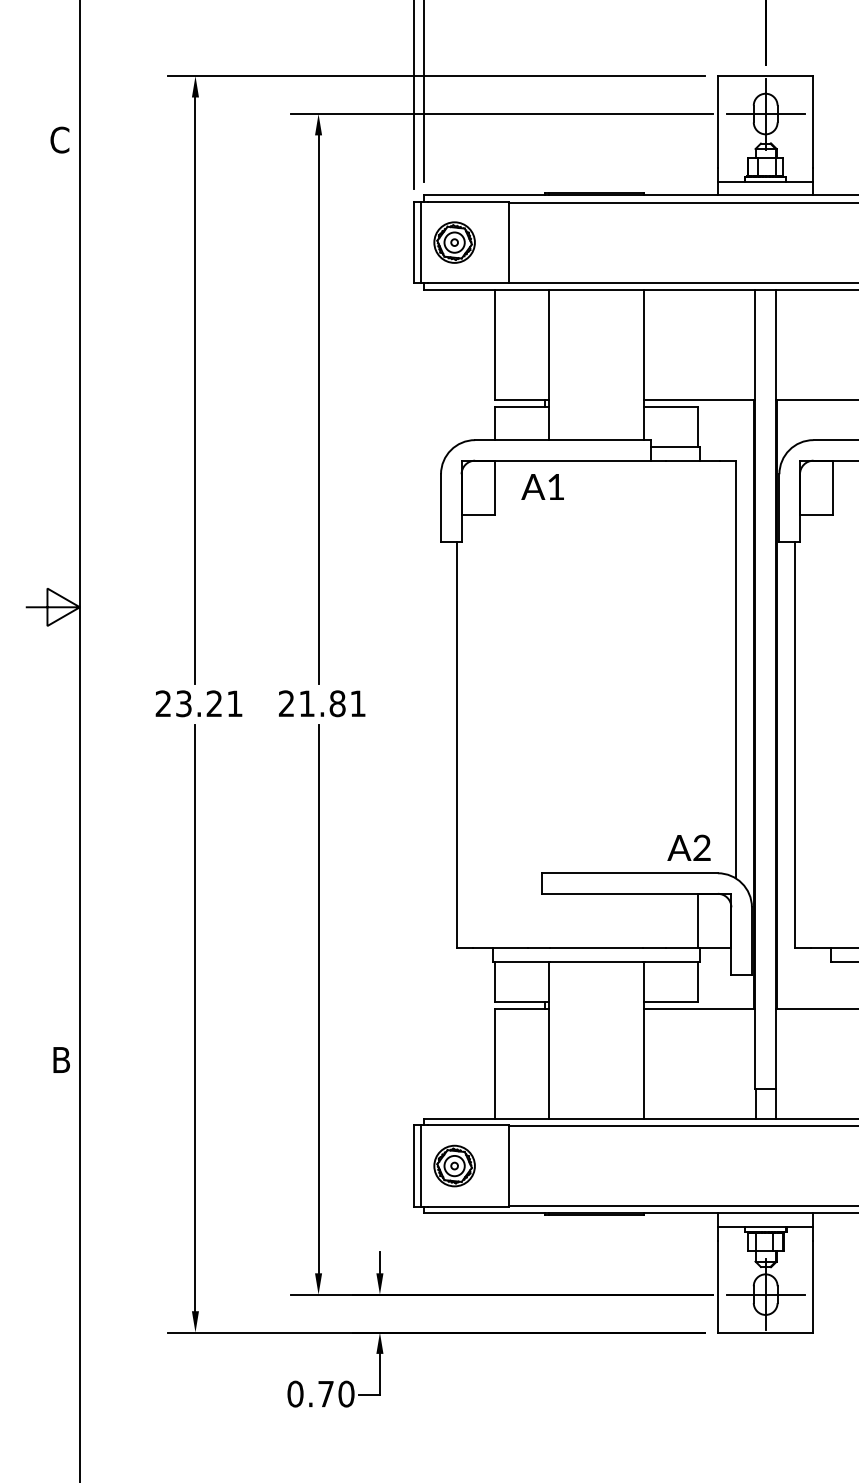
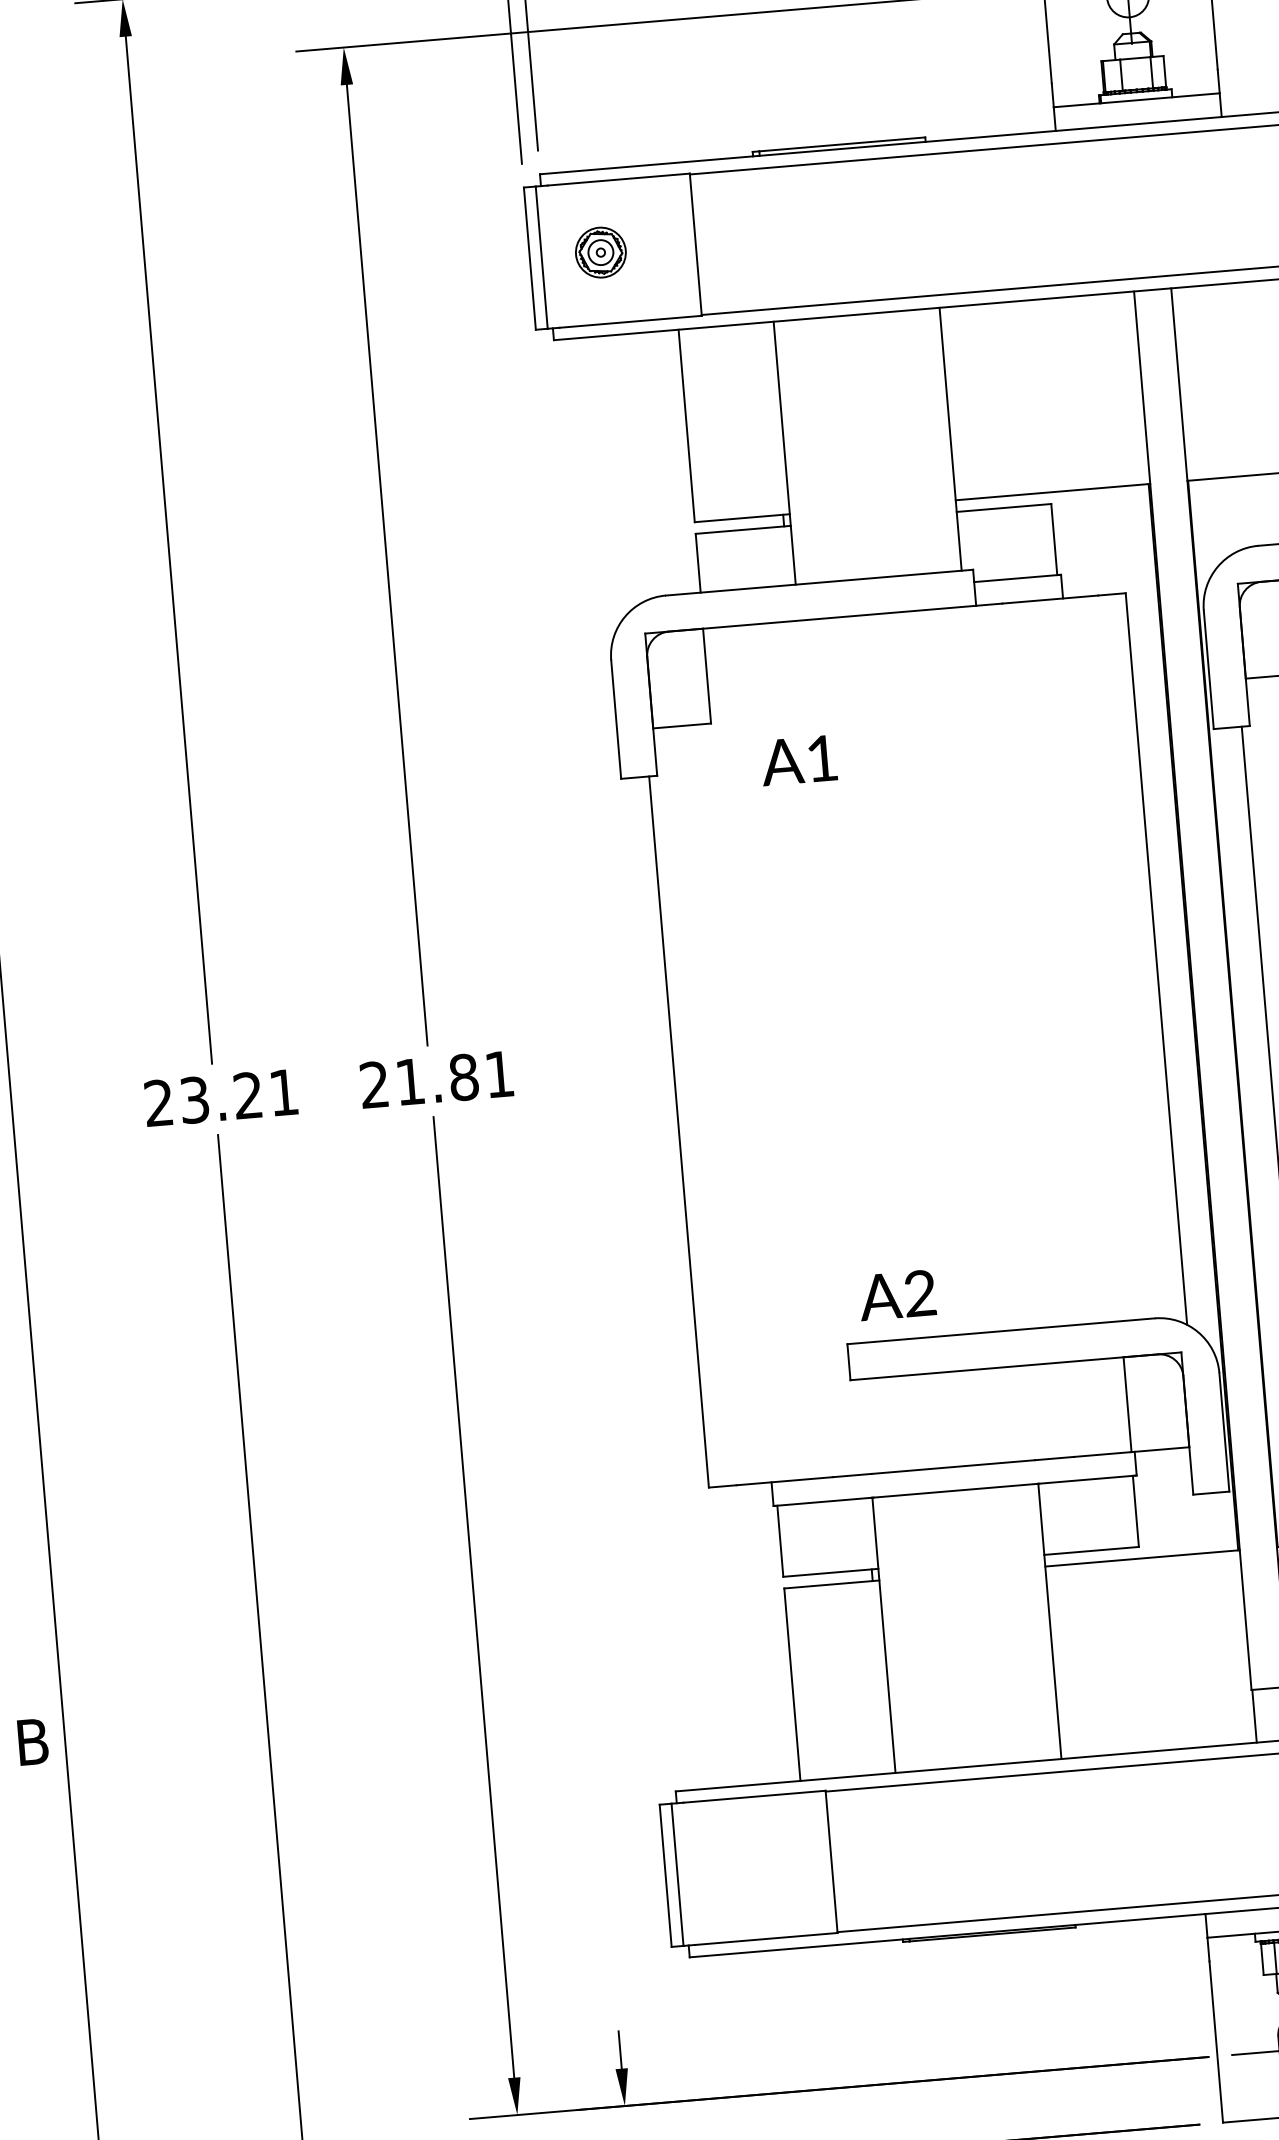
part: (454, 242) -> (600, 252), size x0.7
text: (542, 486) -> (798, 759), moved
text: (688, 847) -> (896, 1294), moved
part: (454, 1165) -> (736, 1868), removed

